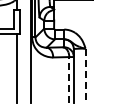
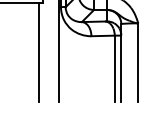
line: (85, 75) -> (138, 62), dashed -> solid
line: (69, 79) -> (115, 68), dashed -> solid

